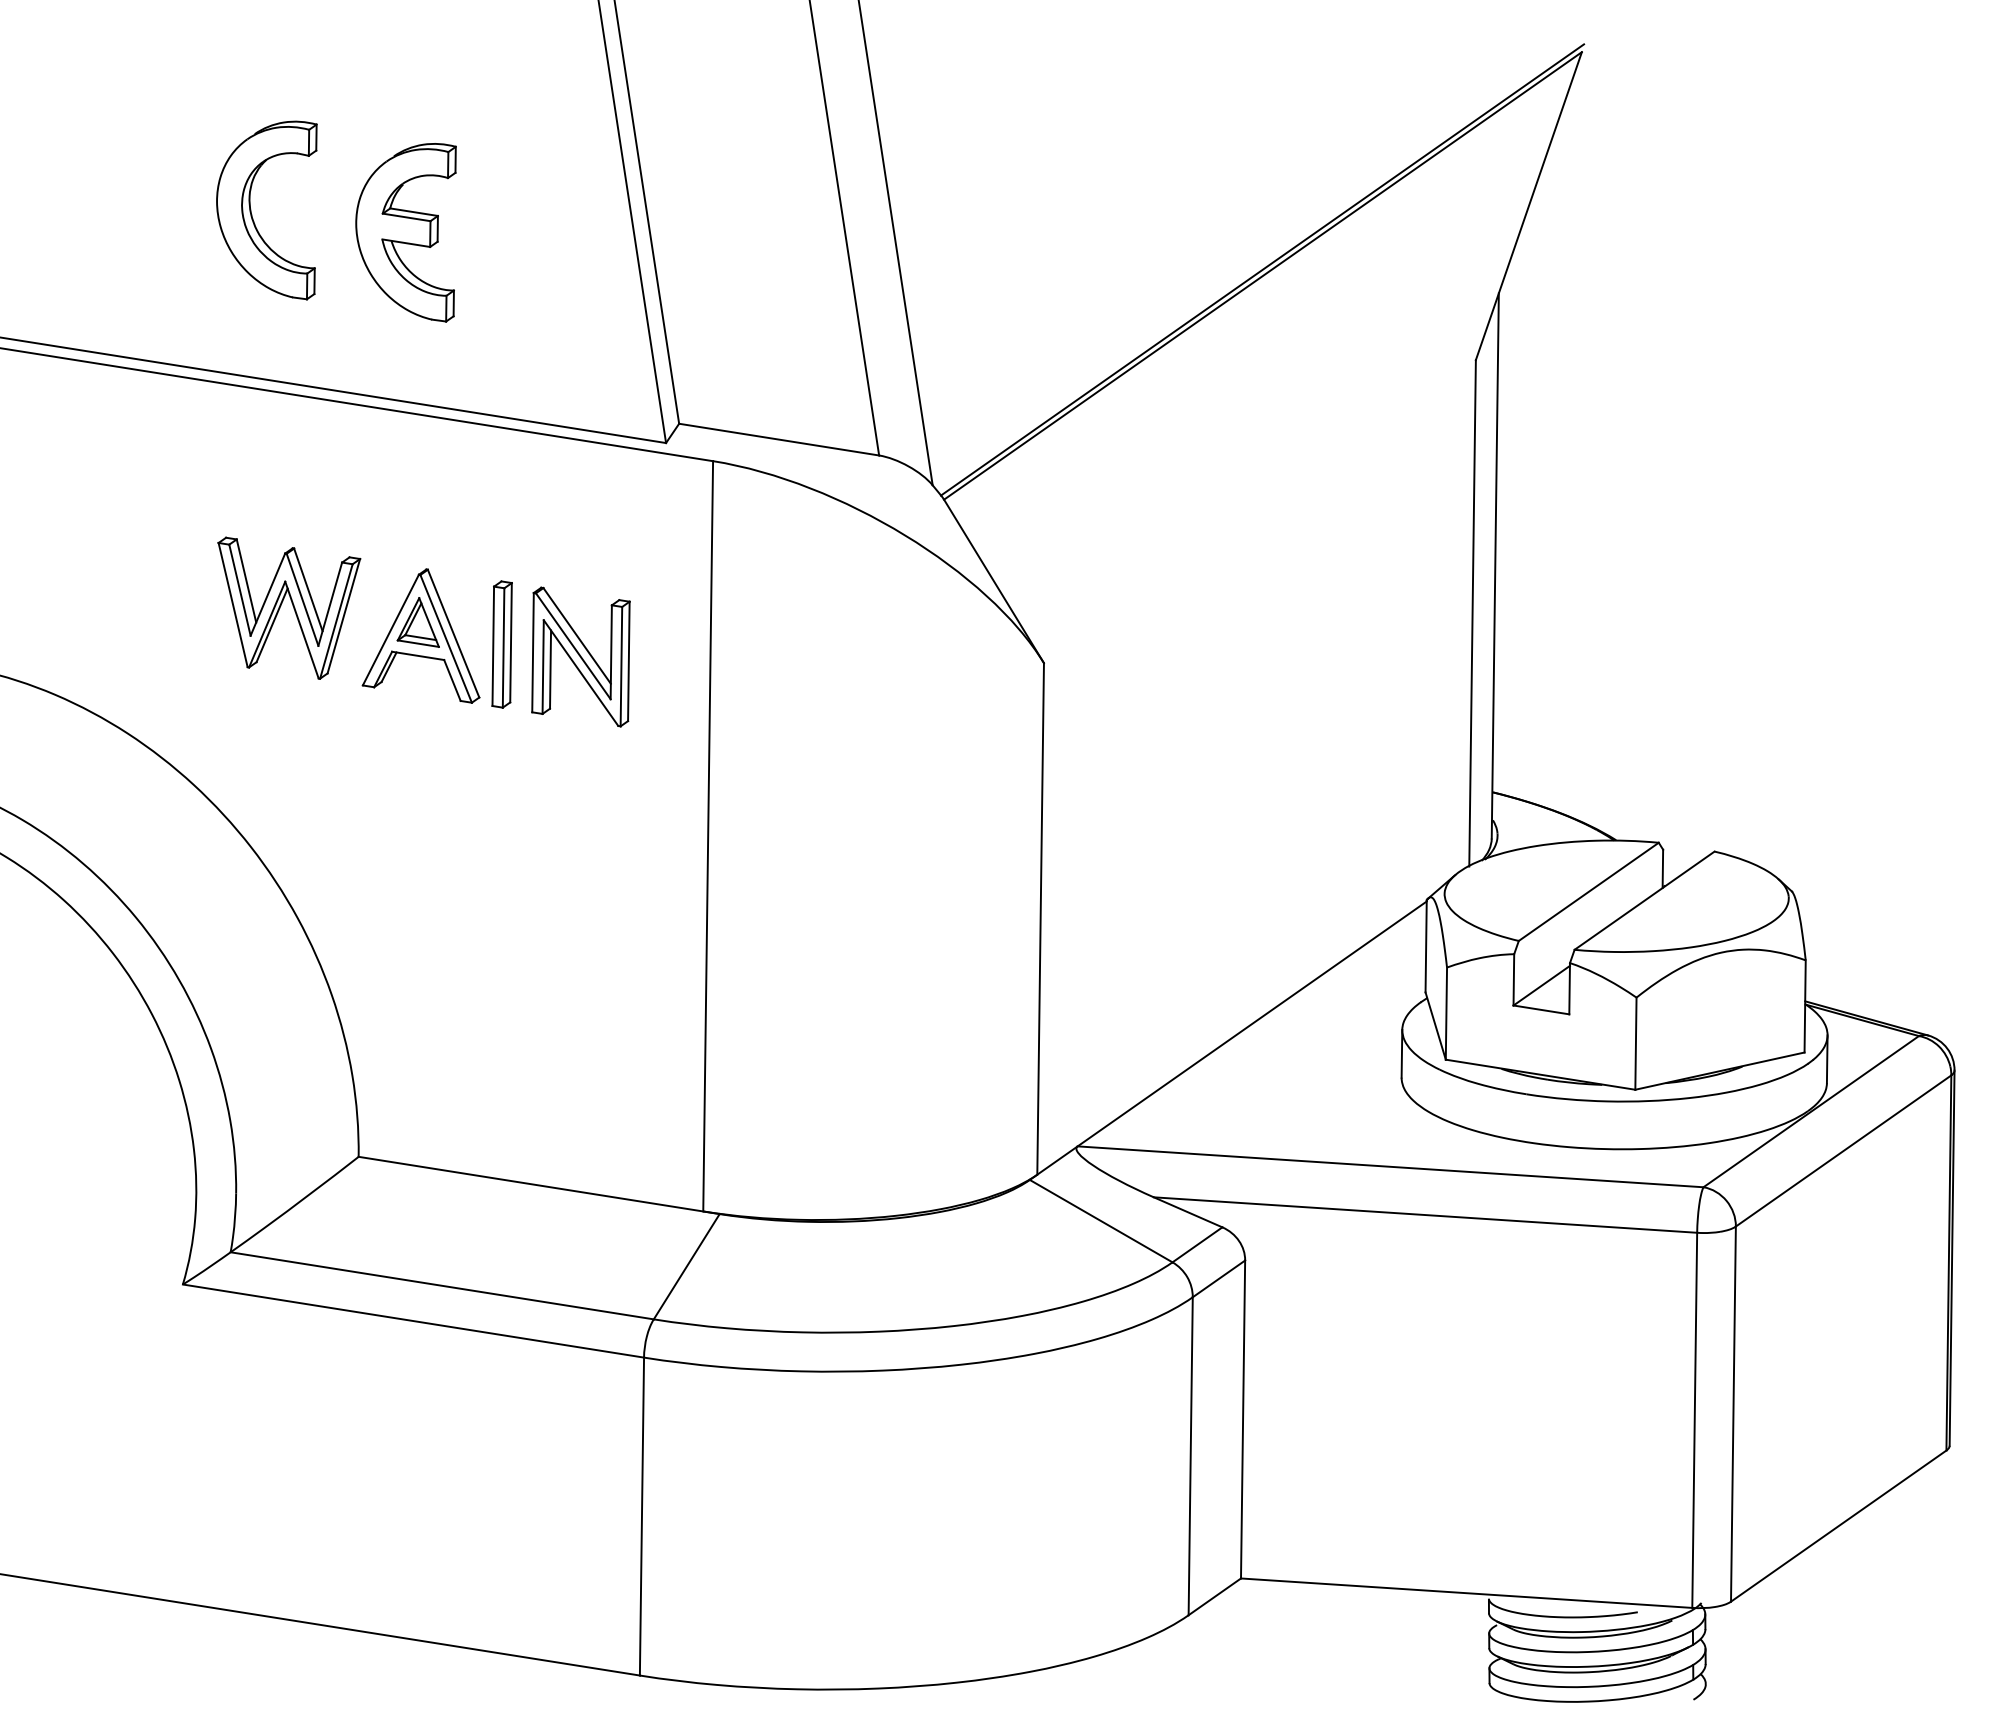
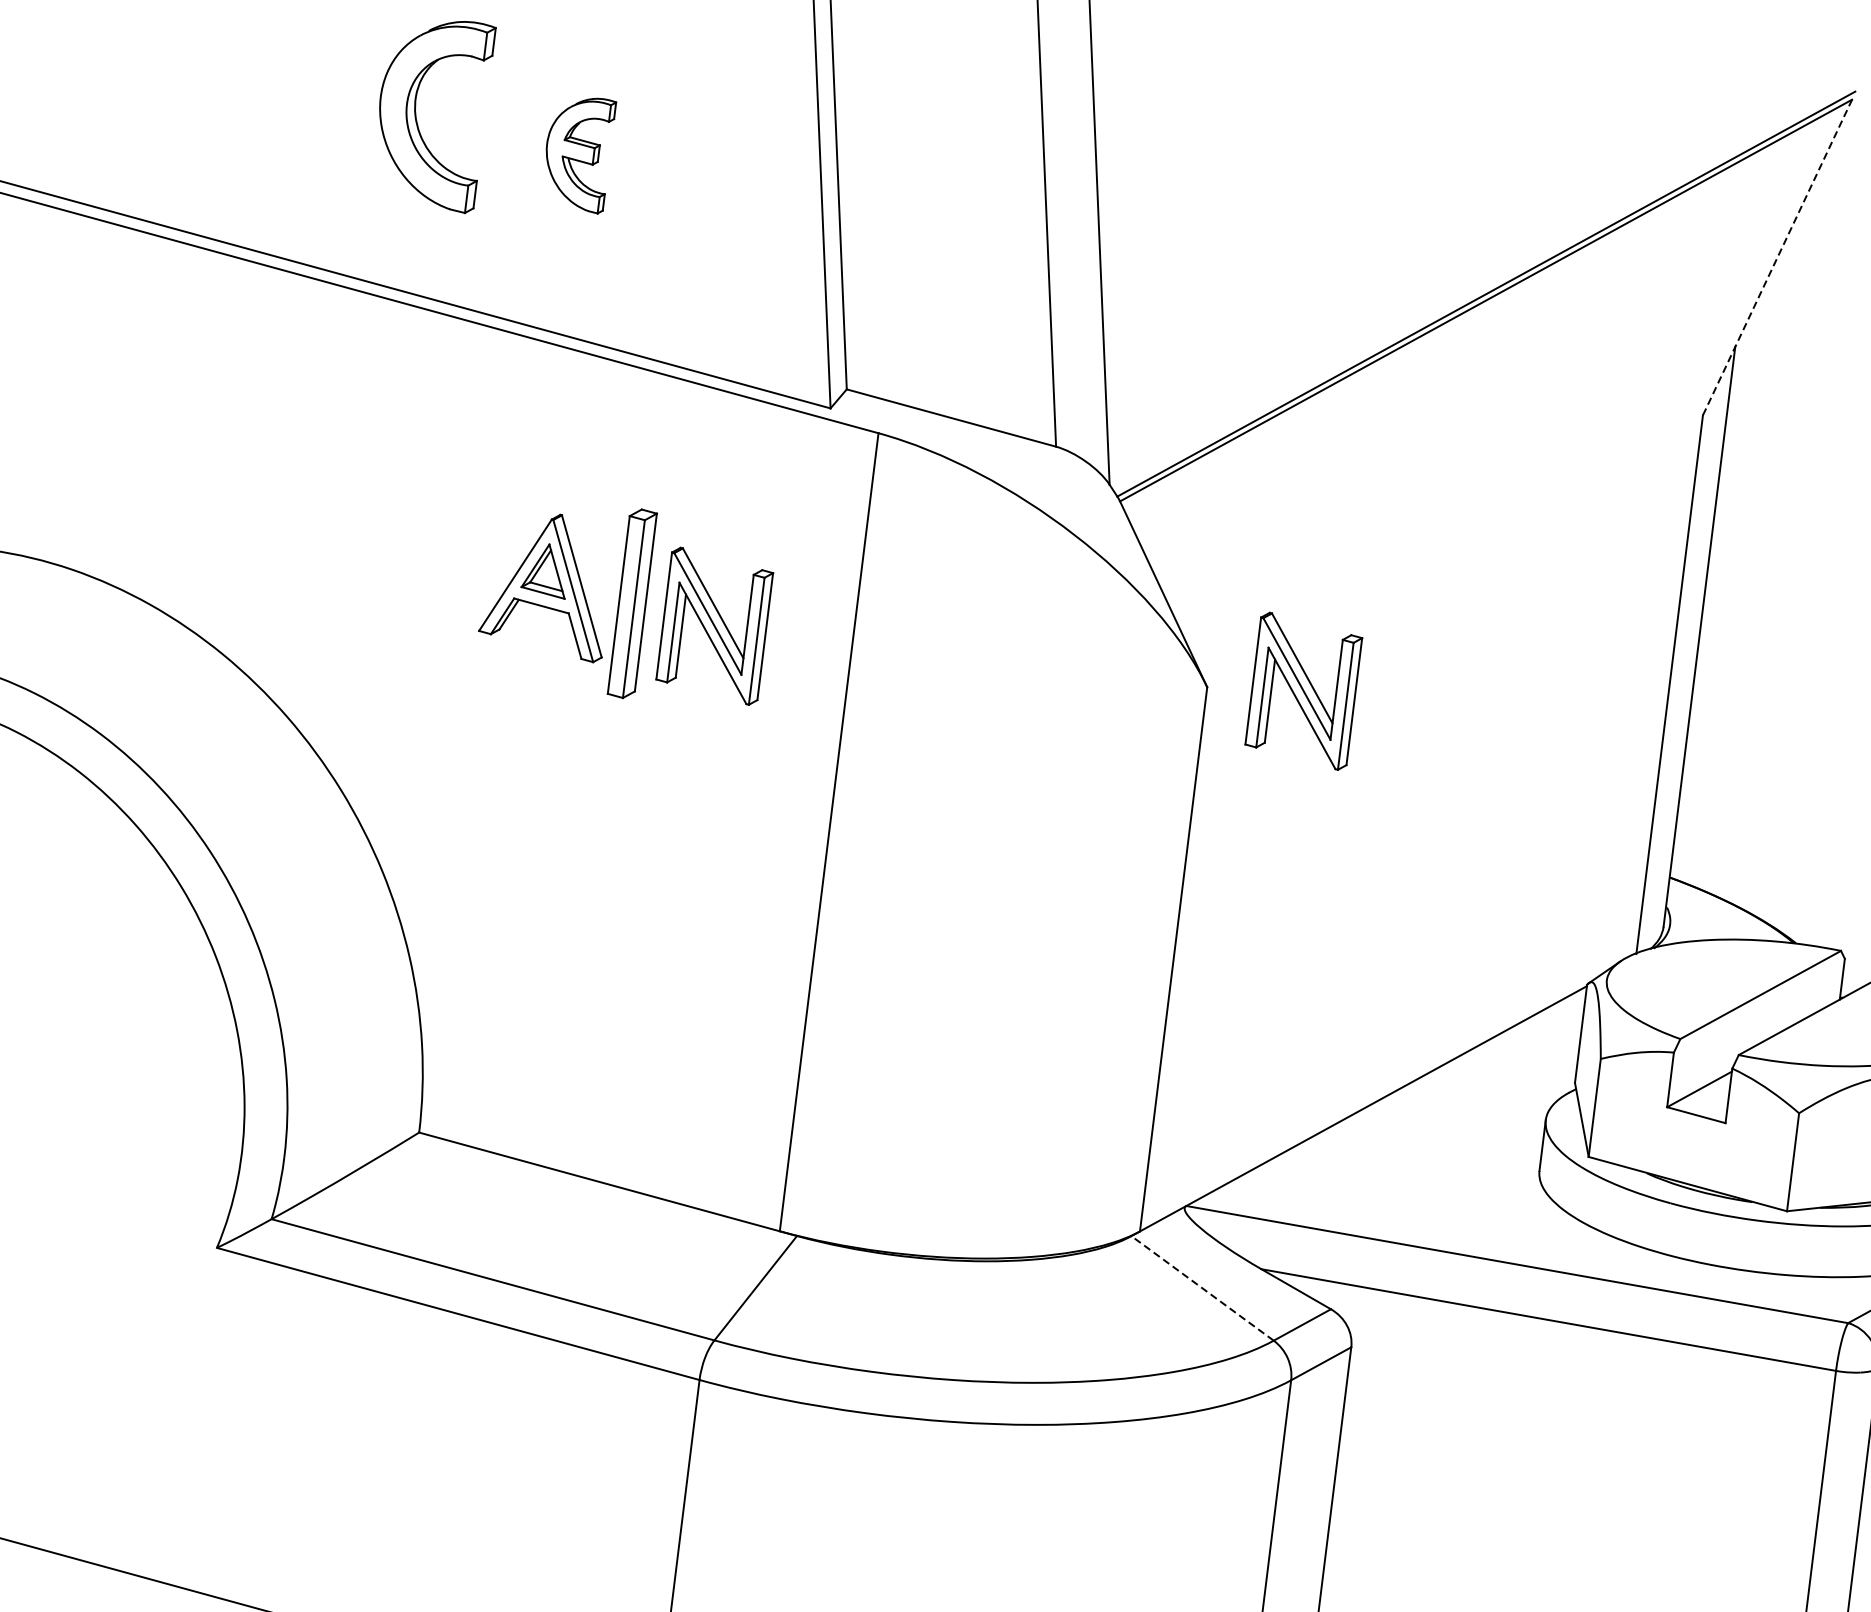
line: (1528, 206) -> (1777, 257), solid -> dashed
part: (405, 232) -> (577, 153), size x0.6
part: (289, 607) -> (410, 539), removed
part: (501, 644) -> (631, 603), size x1.4
part: (1133, 656) -> (1303, 690), added
line: (1100, 1220) -> (1201, 1287), solid -> dashed

